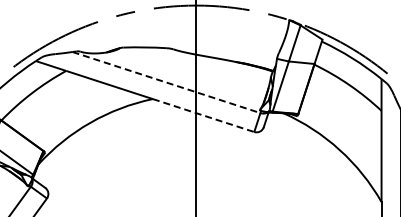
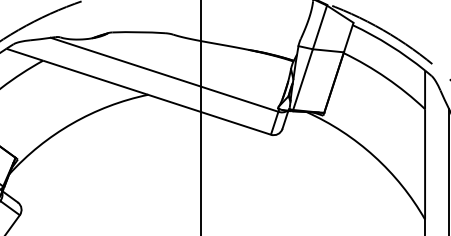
line: (166, 82) -> (164, 74), dashed -> solid
line: (204, 115) -> (210, 114), dashed -> solid

